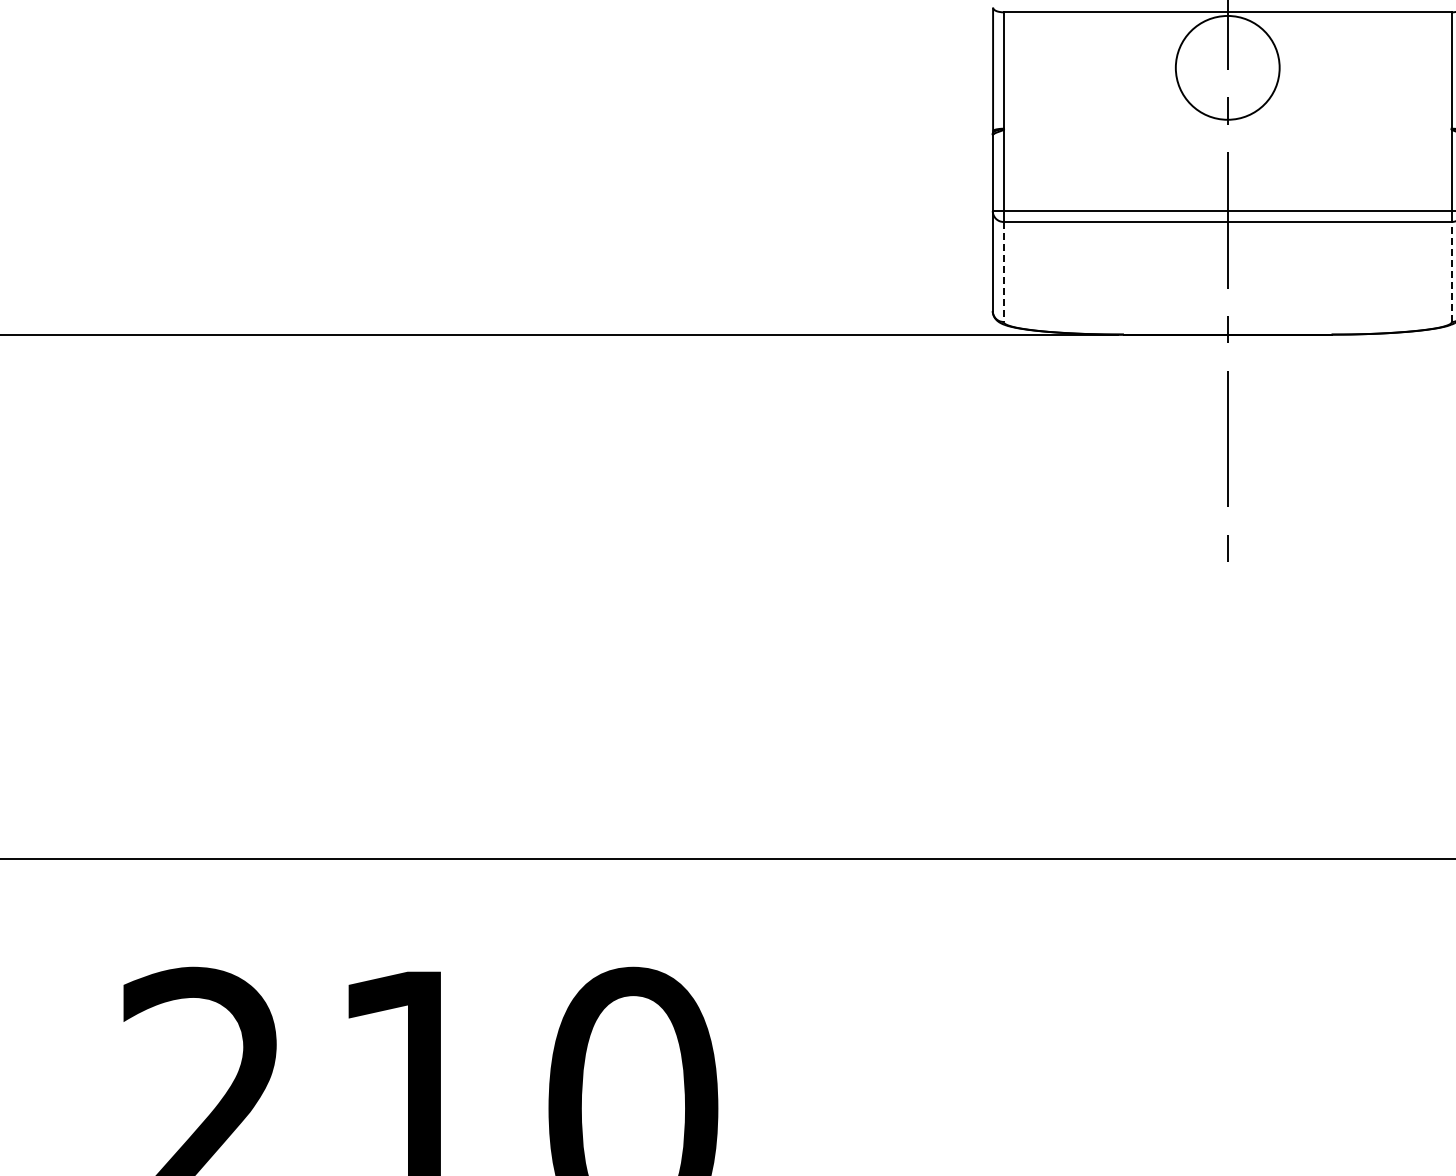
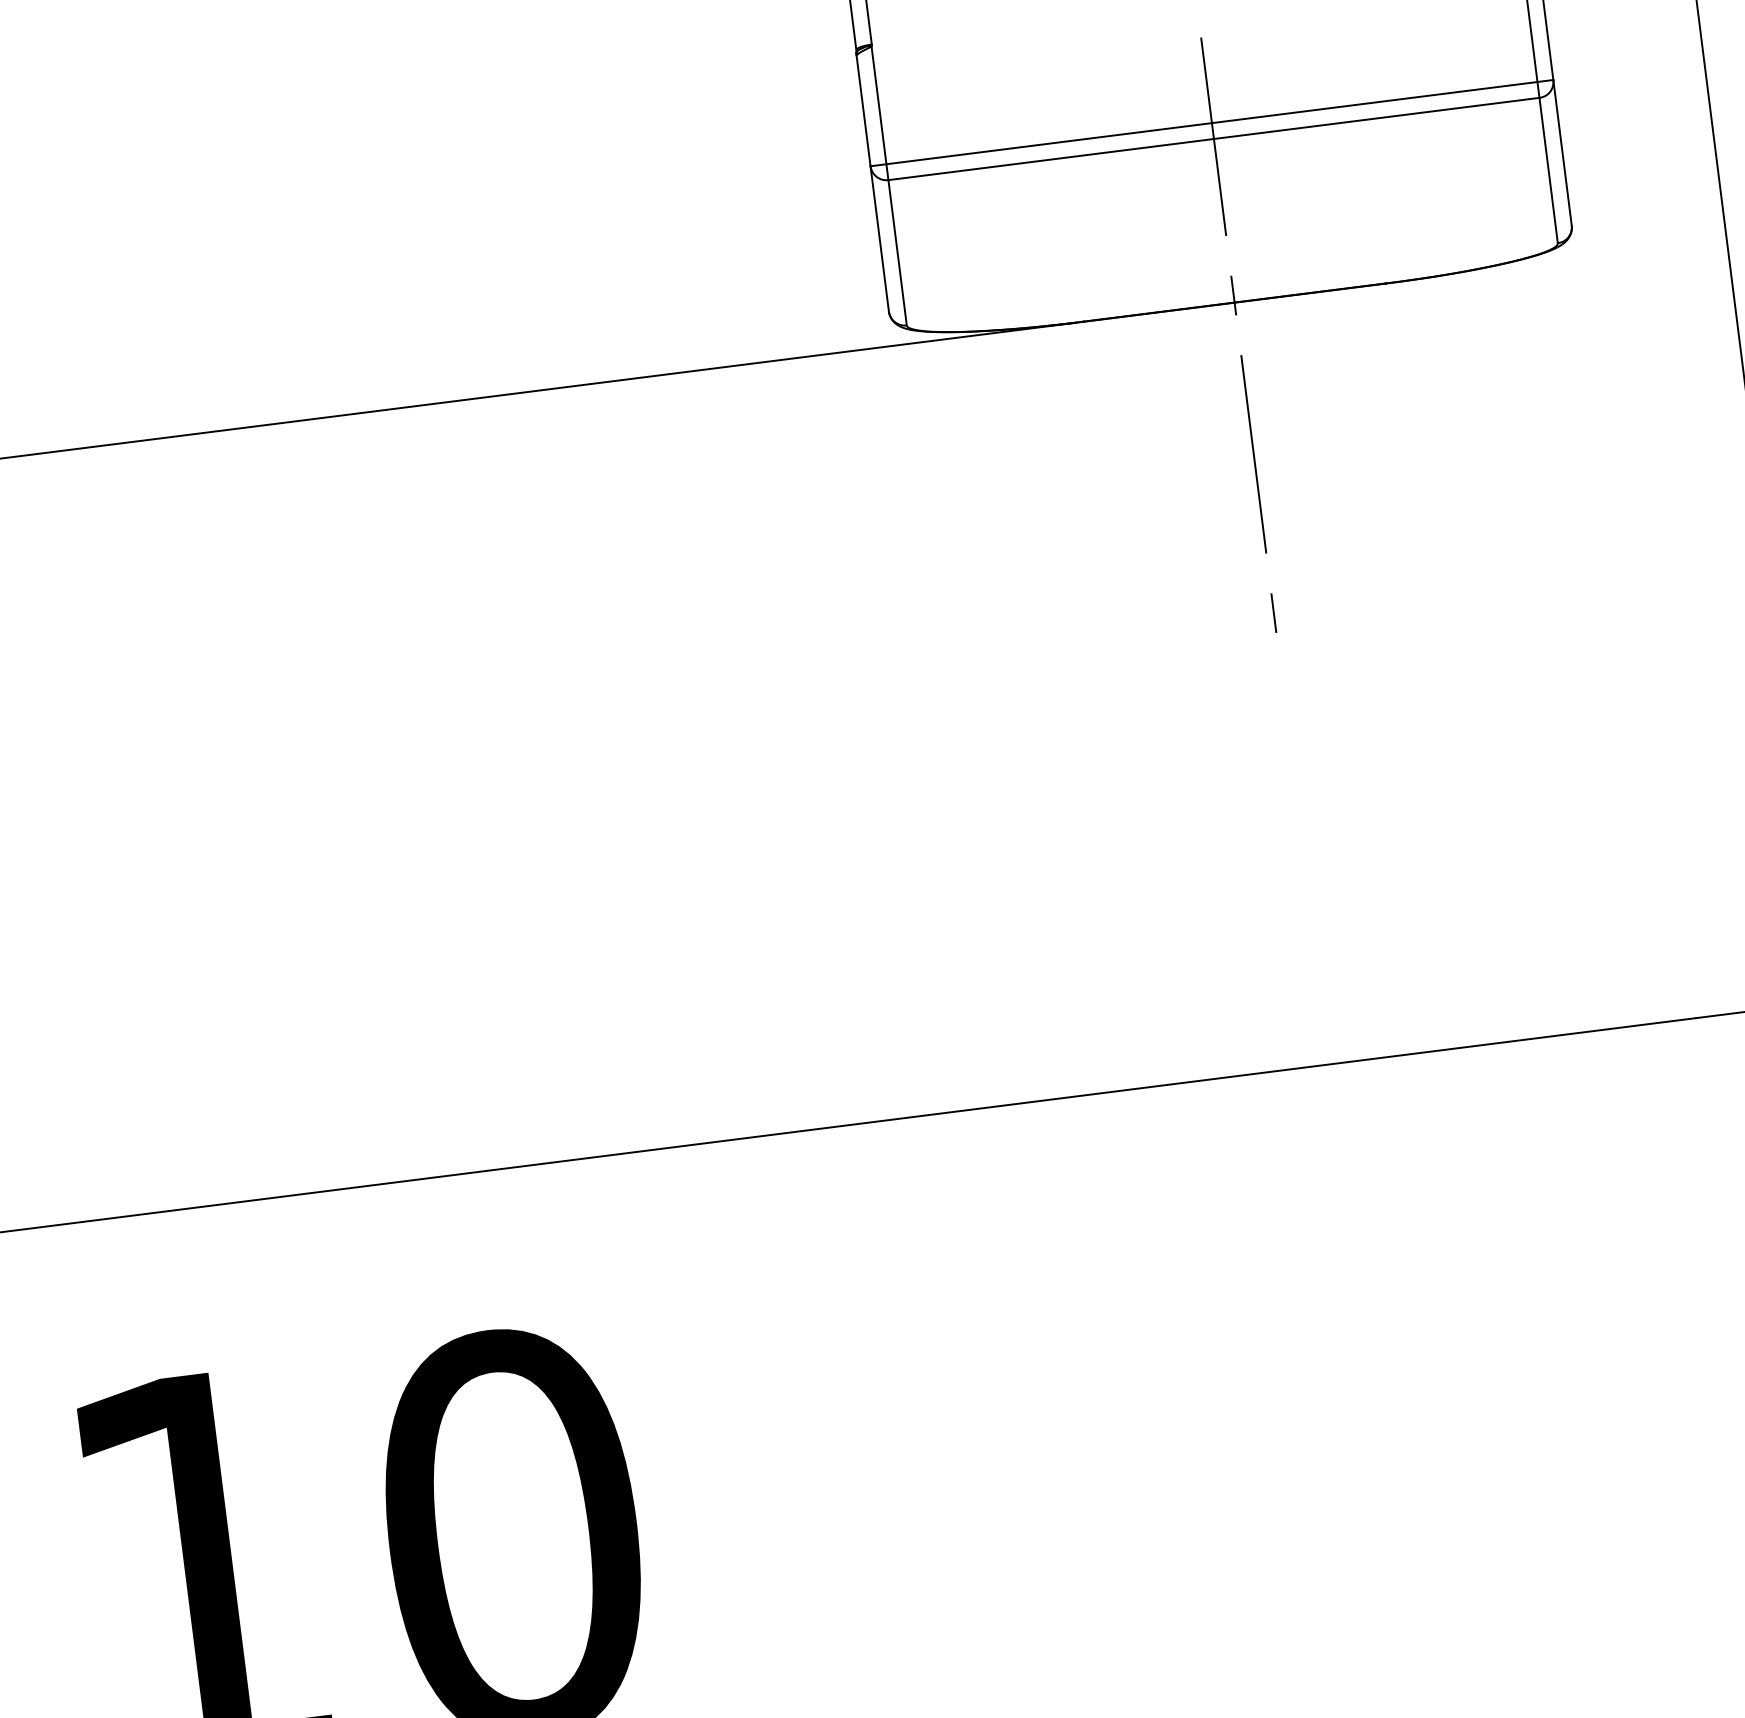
line: (1451, 271) -> (1548, 169), dashed -> solid
line: (1003, 272) -> (897, 253), dashed -> solid

